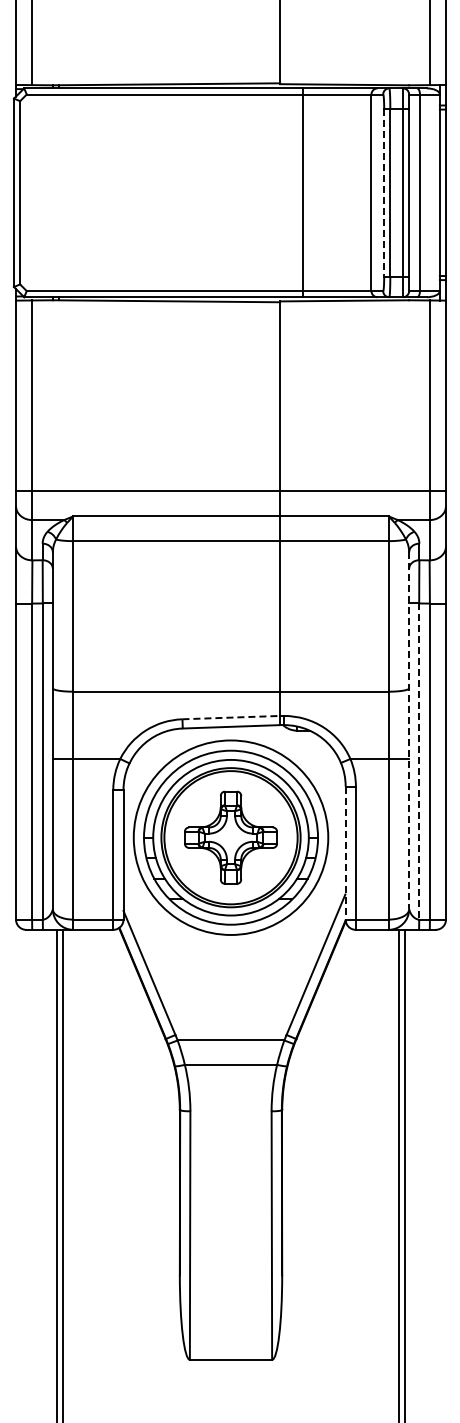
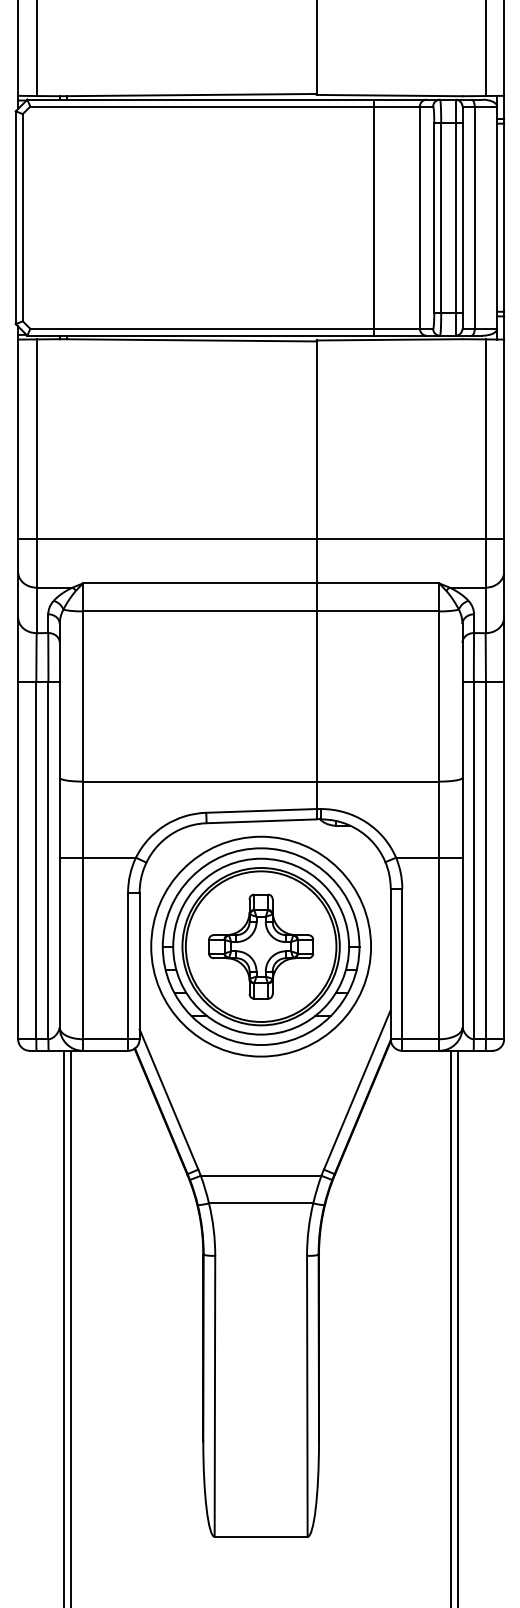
line: (302, 192) -> (373, 217), moved
line: (384, 192) -> (434, 217), dashed -> solid
line: (231, 490) -> (261, 538), moved
line: (231, 717) -> (261, 810), dashed -> solid
line: (409, 730) -> (462, 825), dashed -> solid
line: (419, 762) -> (474, 861), dashed -> solid
line: (345, 853) -> (390, 964), dashed -> solid

